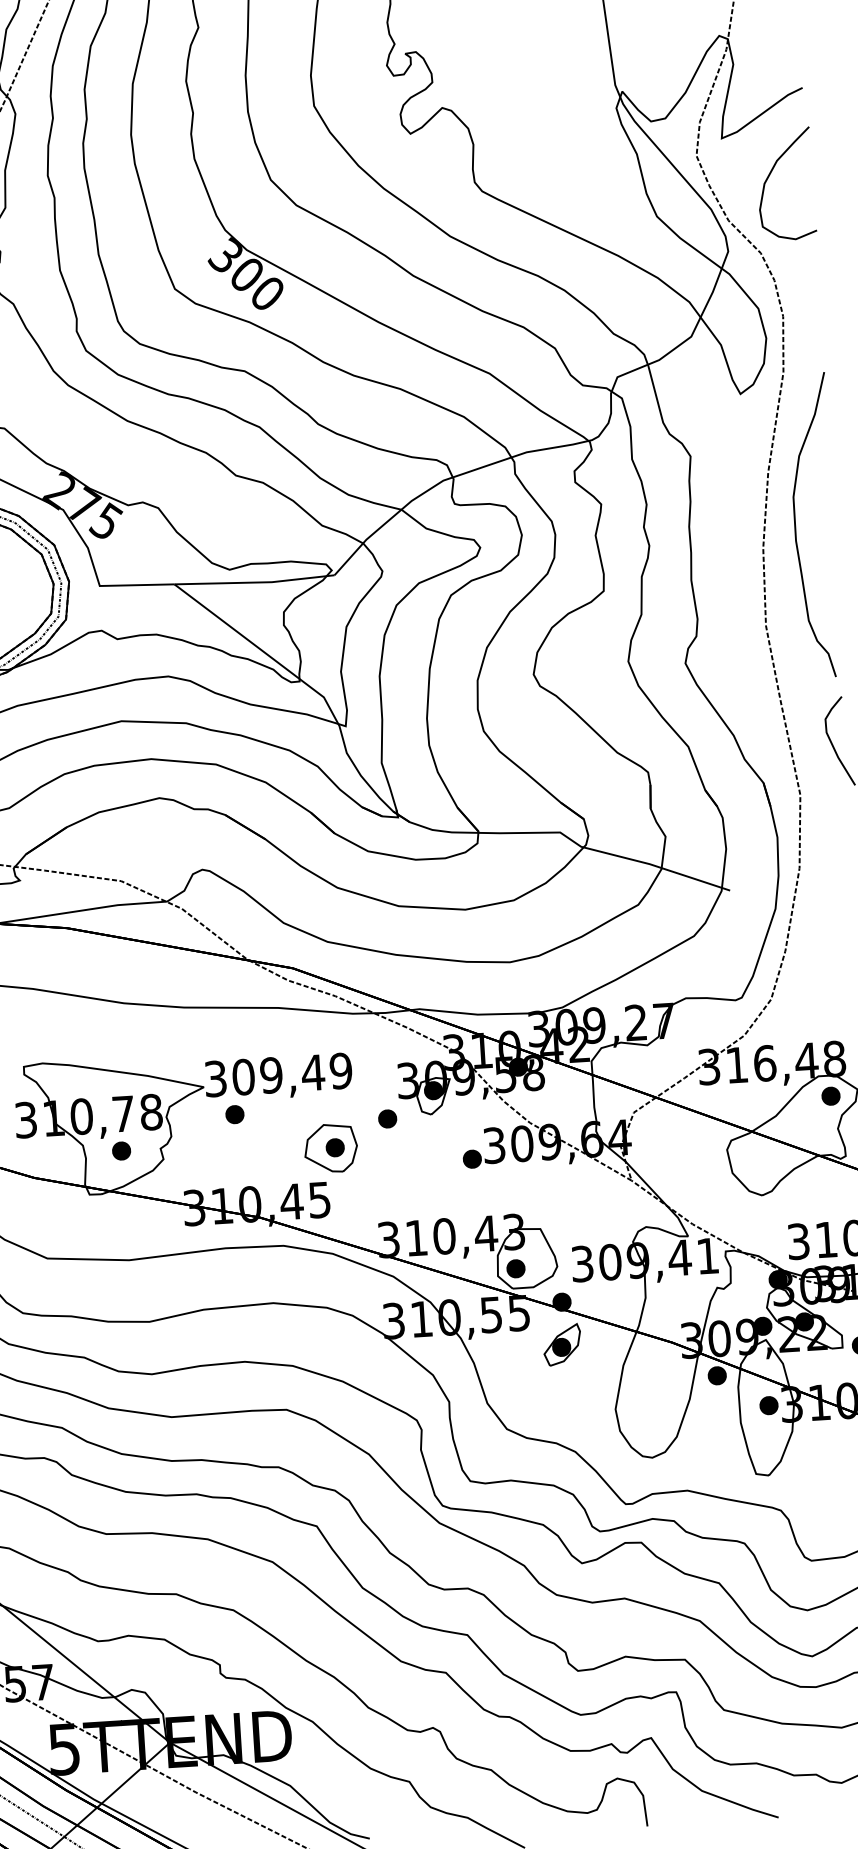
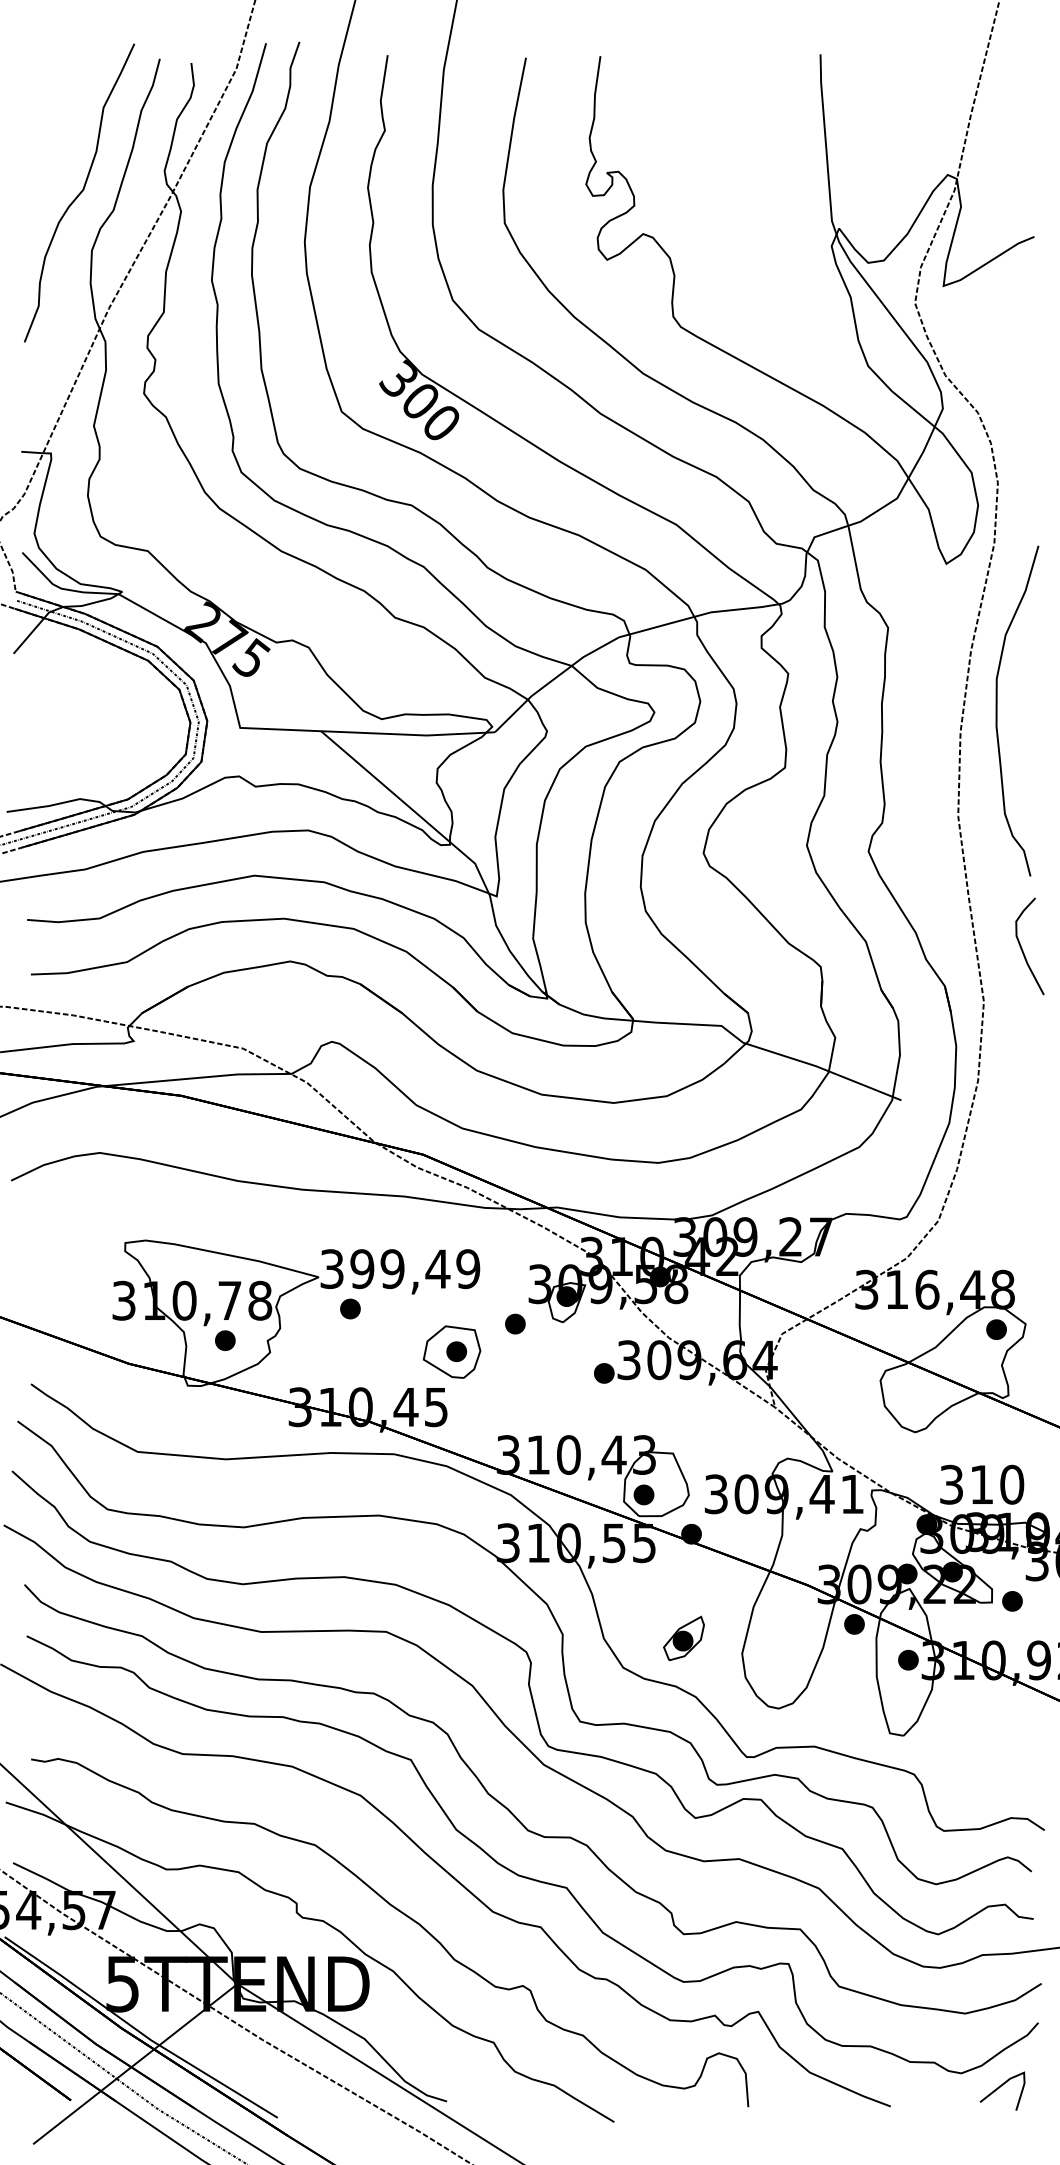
curve: (770, 175) -> (993, 329), removed
text: (243, 1077) -> (362, 1269), 309,49 -> 399,49
part: (561, 1344) -> (683, 1638), moved

